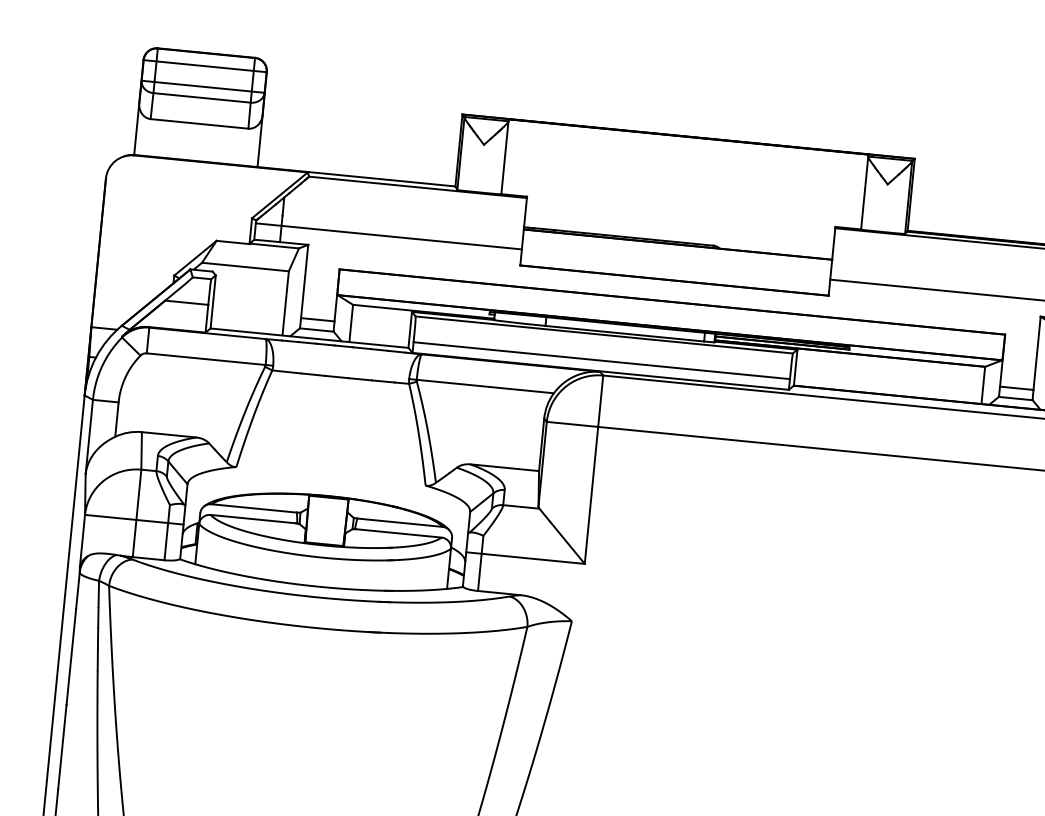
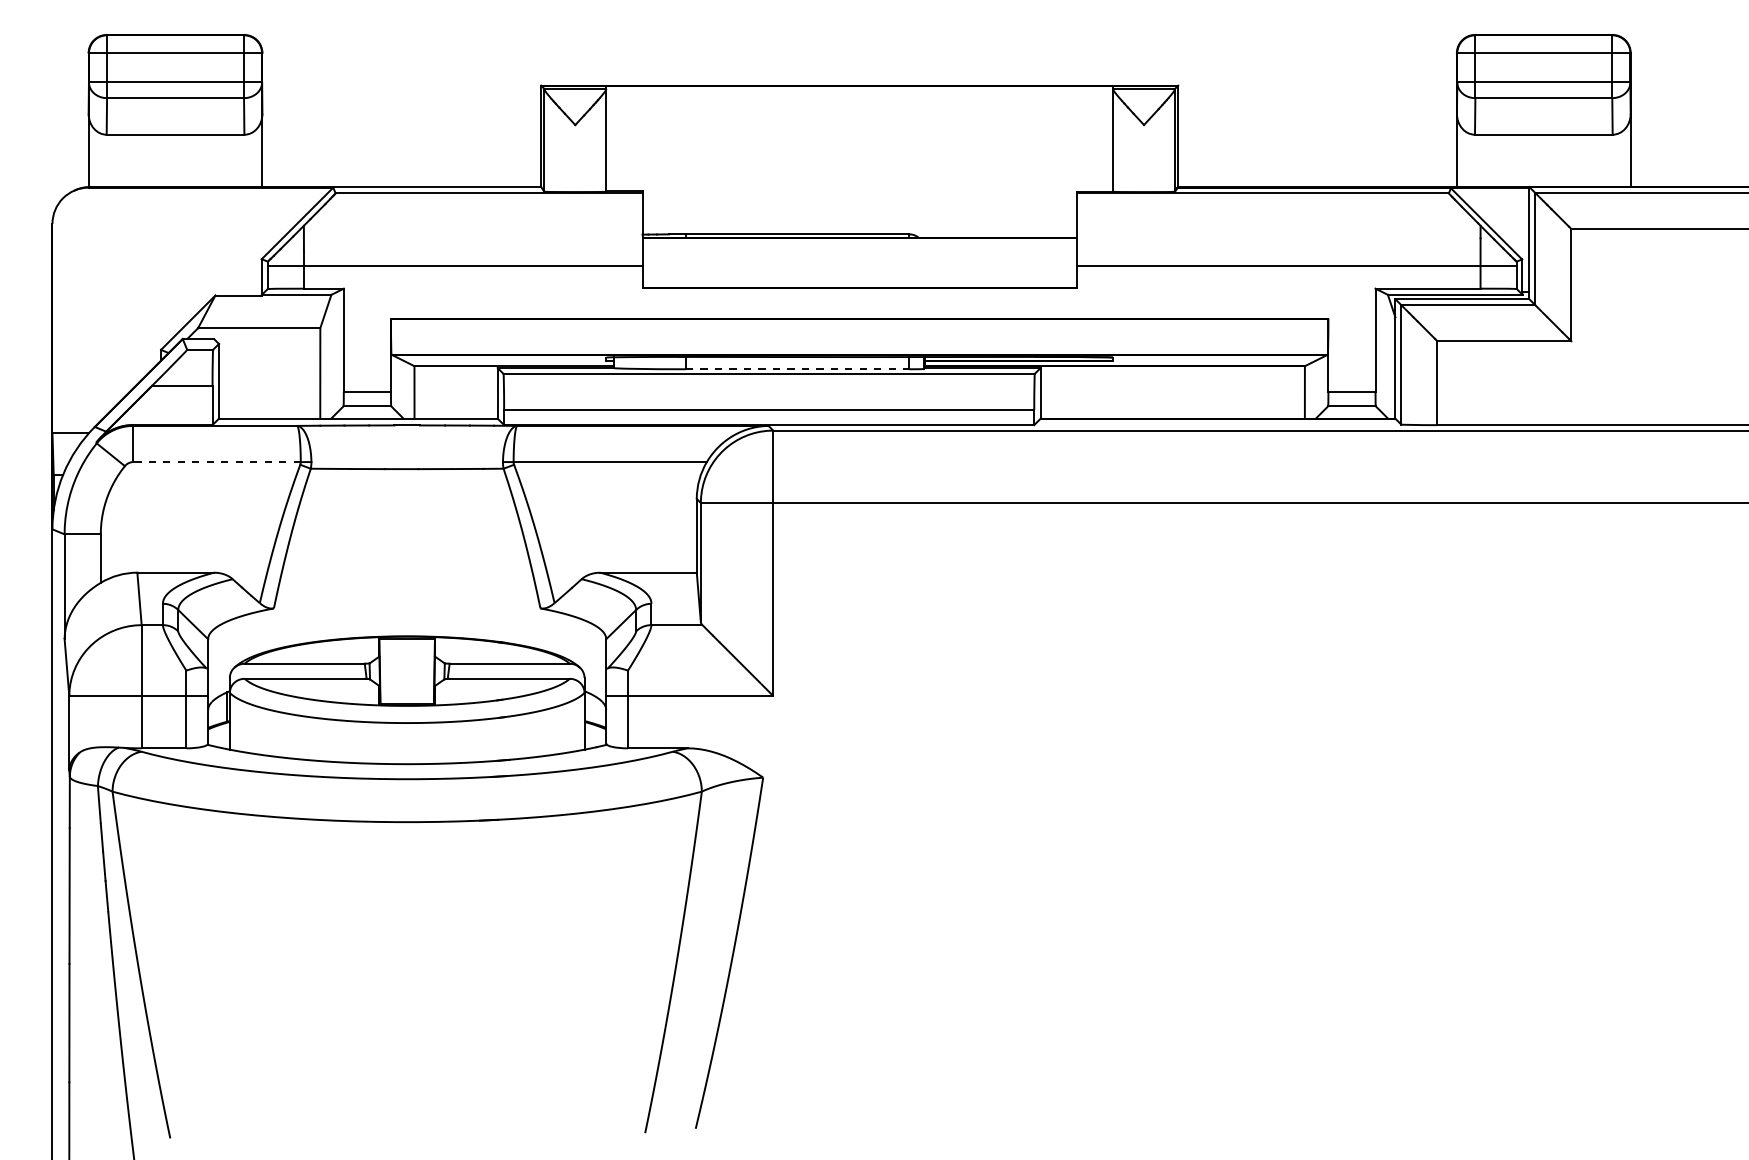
line: (624, 333) -> (797, 369), solid -> dashed
line: (206, 359) -> (217, 462), solid -> dashed

